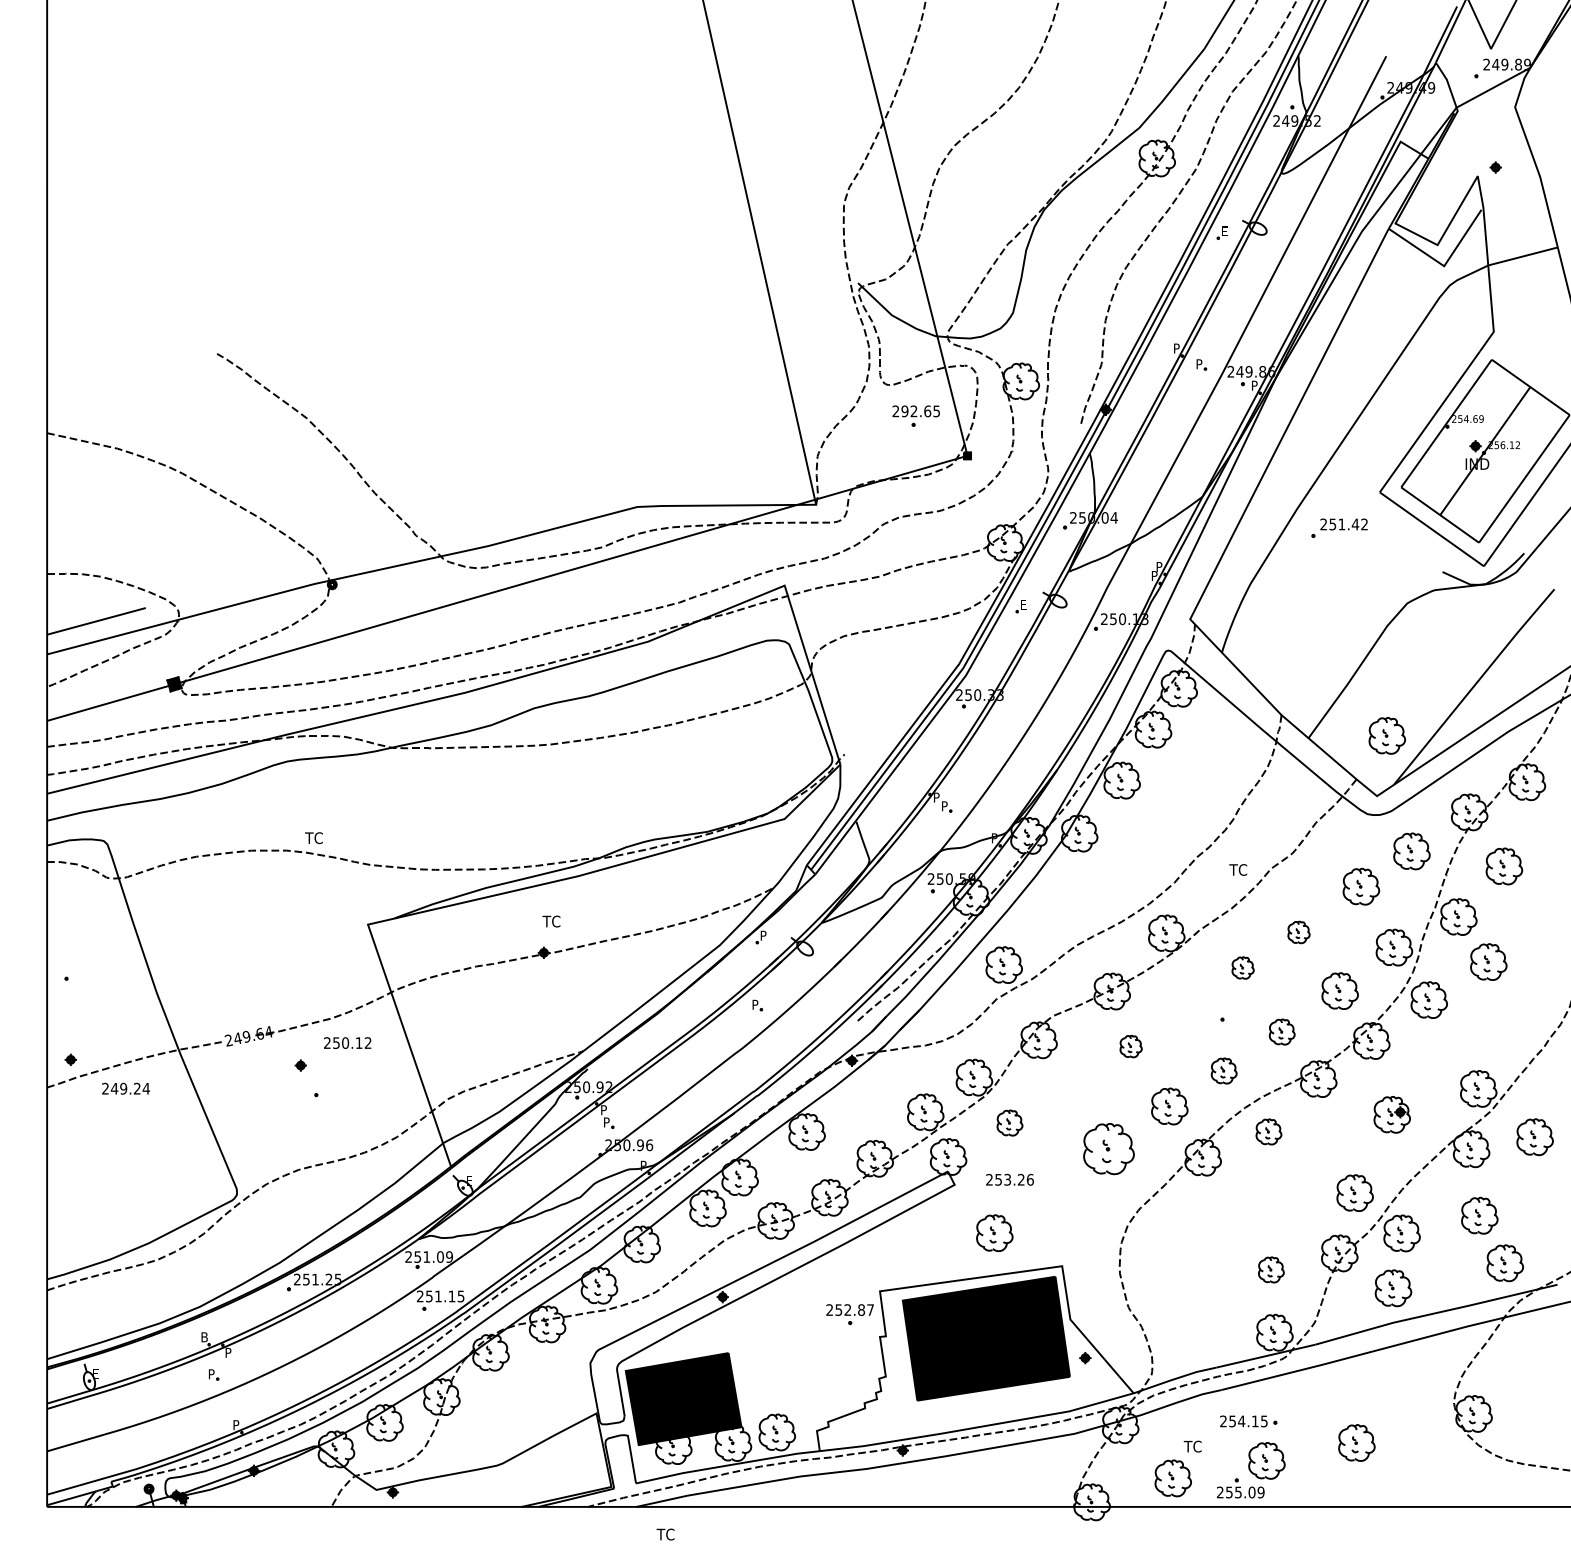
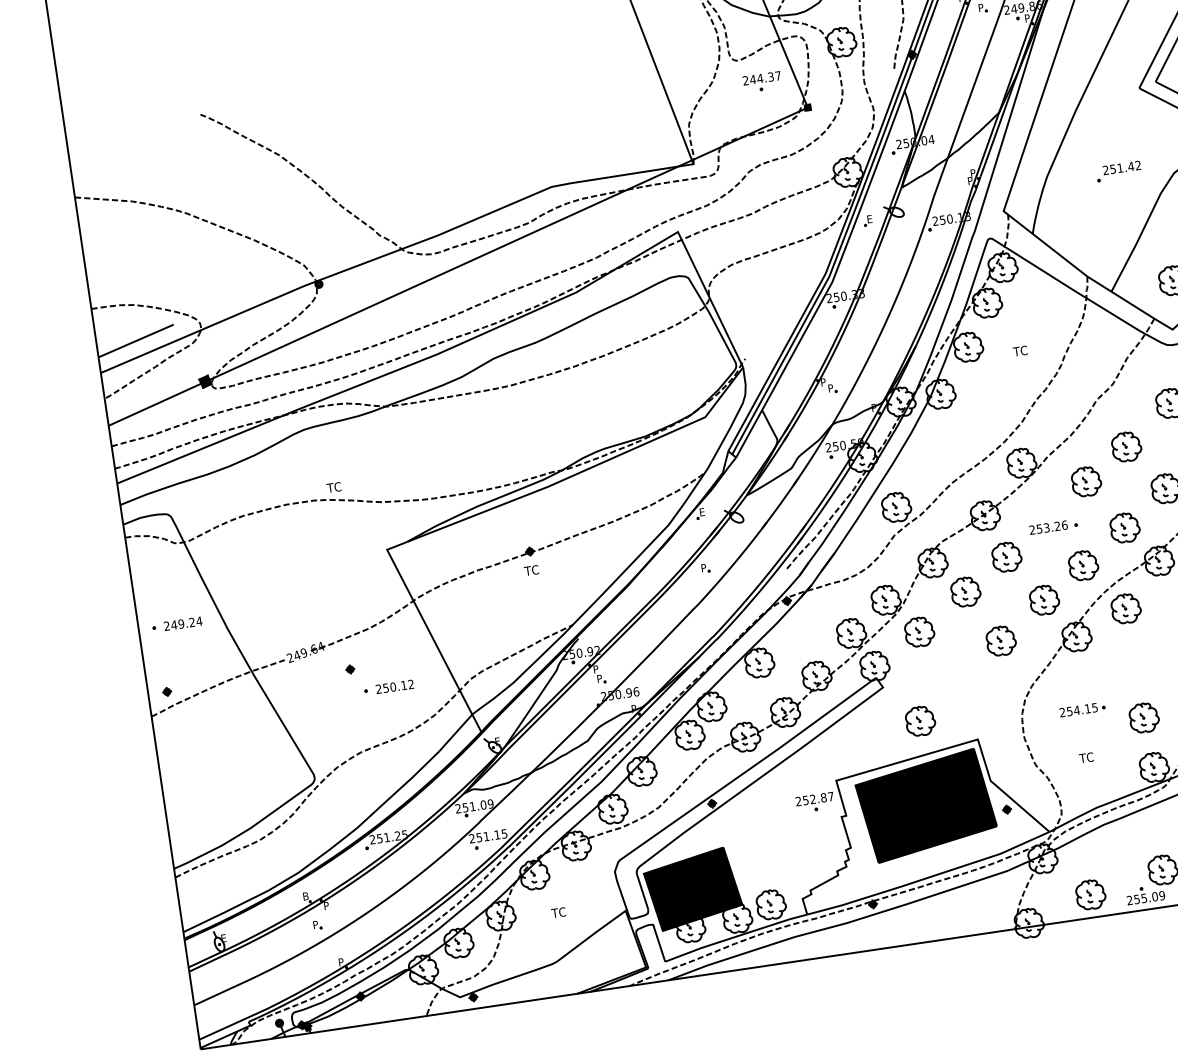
text: (920, 411) -> (765, 77), 292.65 -> 244.37
part: (1339, 527) -> (1118, 170), moved
text: (1238, 869) -> (1020, 350), moved
text: (551, 921) -> (531, 570), moved
part: (1298, 932) -> (1126, 447), size x1.67
text: (763, 935) -> (702, 512), P -> E
part: (1242, 967) -> (1085, 481), size x1.67
part: (1281, 1031) -> (1124, 527), size x1.43
text: (347, 1042) -> (394, 686), moved
part: (1130, 1046) -> (1006, 557), size x1.67
part: (1223, 1070) -> (1082, 565), size x1.43
part: (1073, 1081) -> (965, 591), added
text: (126, 1088) -> (183, 623), moved
part: (1009, 1122) -> (919, 631), size x1.43
part: (1268, 1131) -> (1125, 608), size x1.43
part: (1108, 1148) -> (1000, 640), size x0.71
text: (1009, 1179) -> (1048, 527), moved
part: (1271, 1269) -> (1144, 717), size x1.43
part: (1248, 1421) -> (1082, 709), moved
text: (1192, 1446) -> (1086, 757), moved
text: (665, 1534) -> (558, 912), moved

